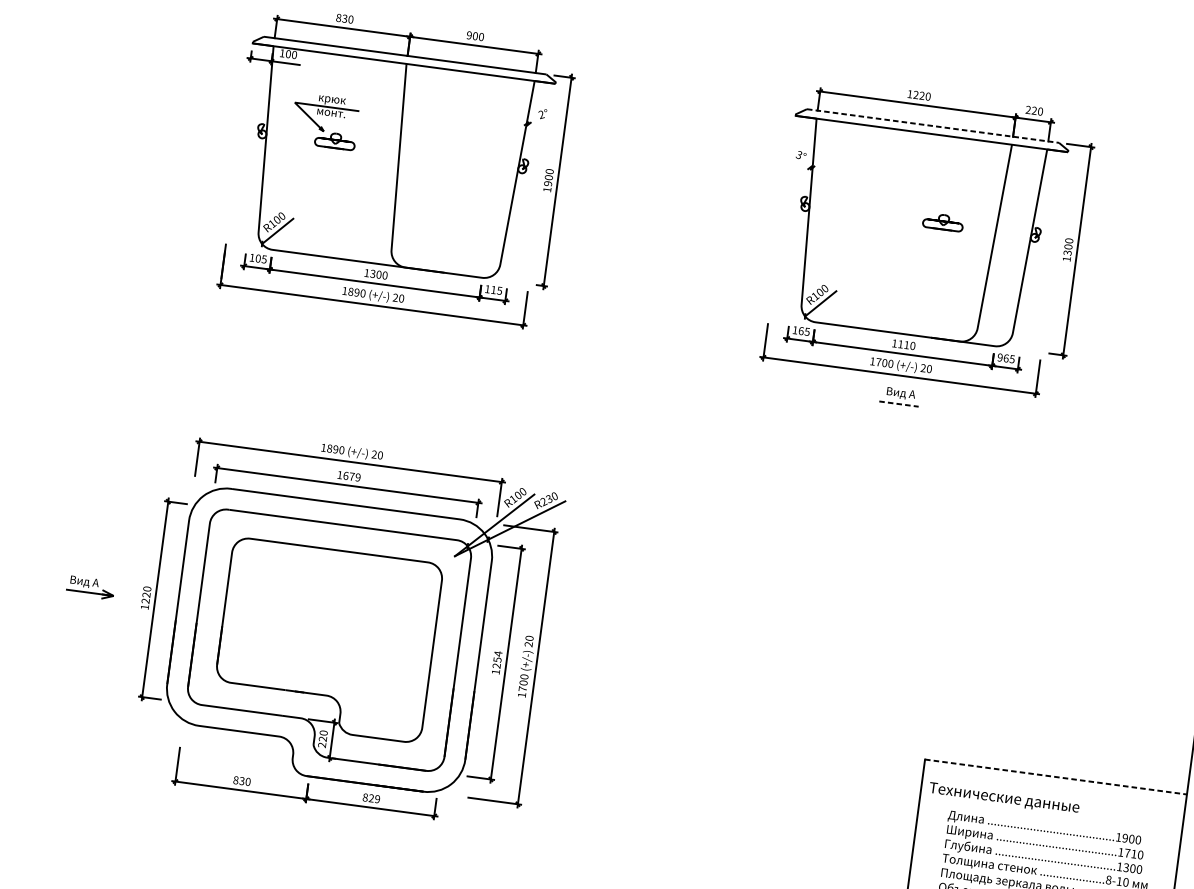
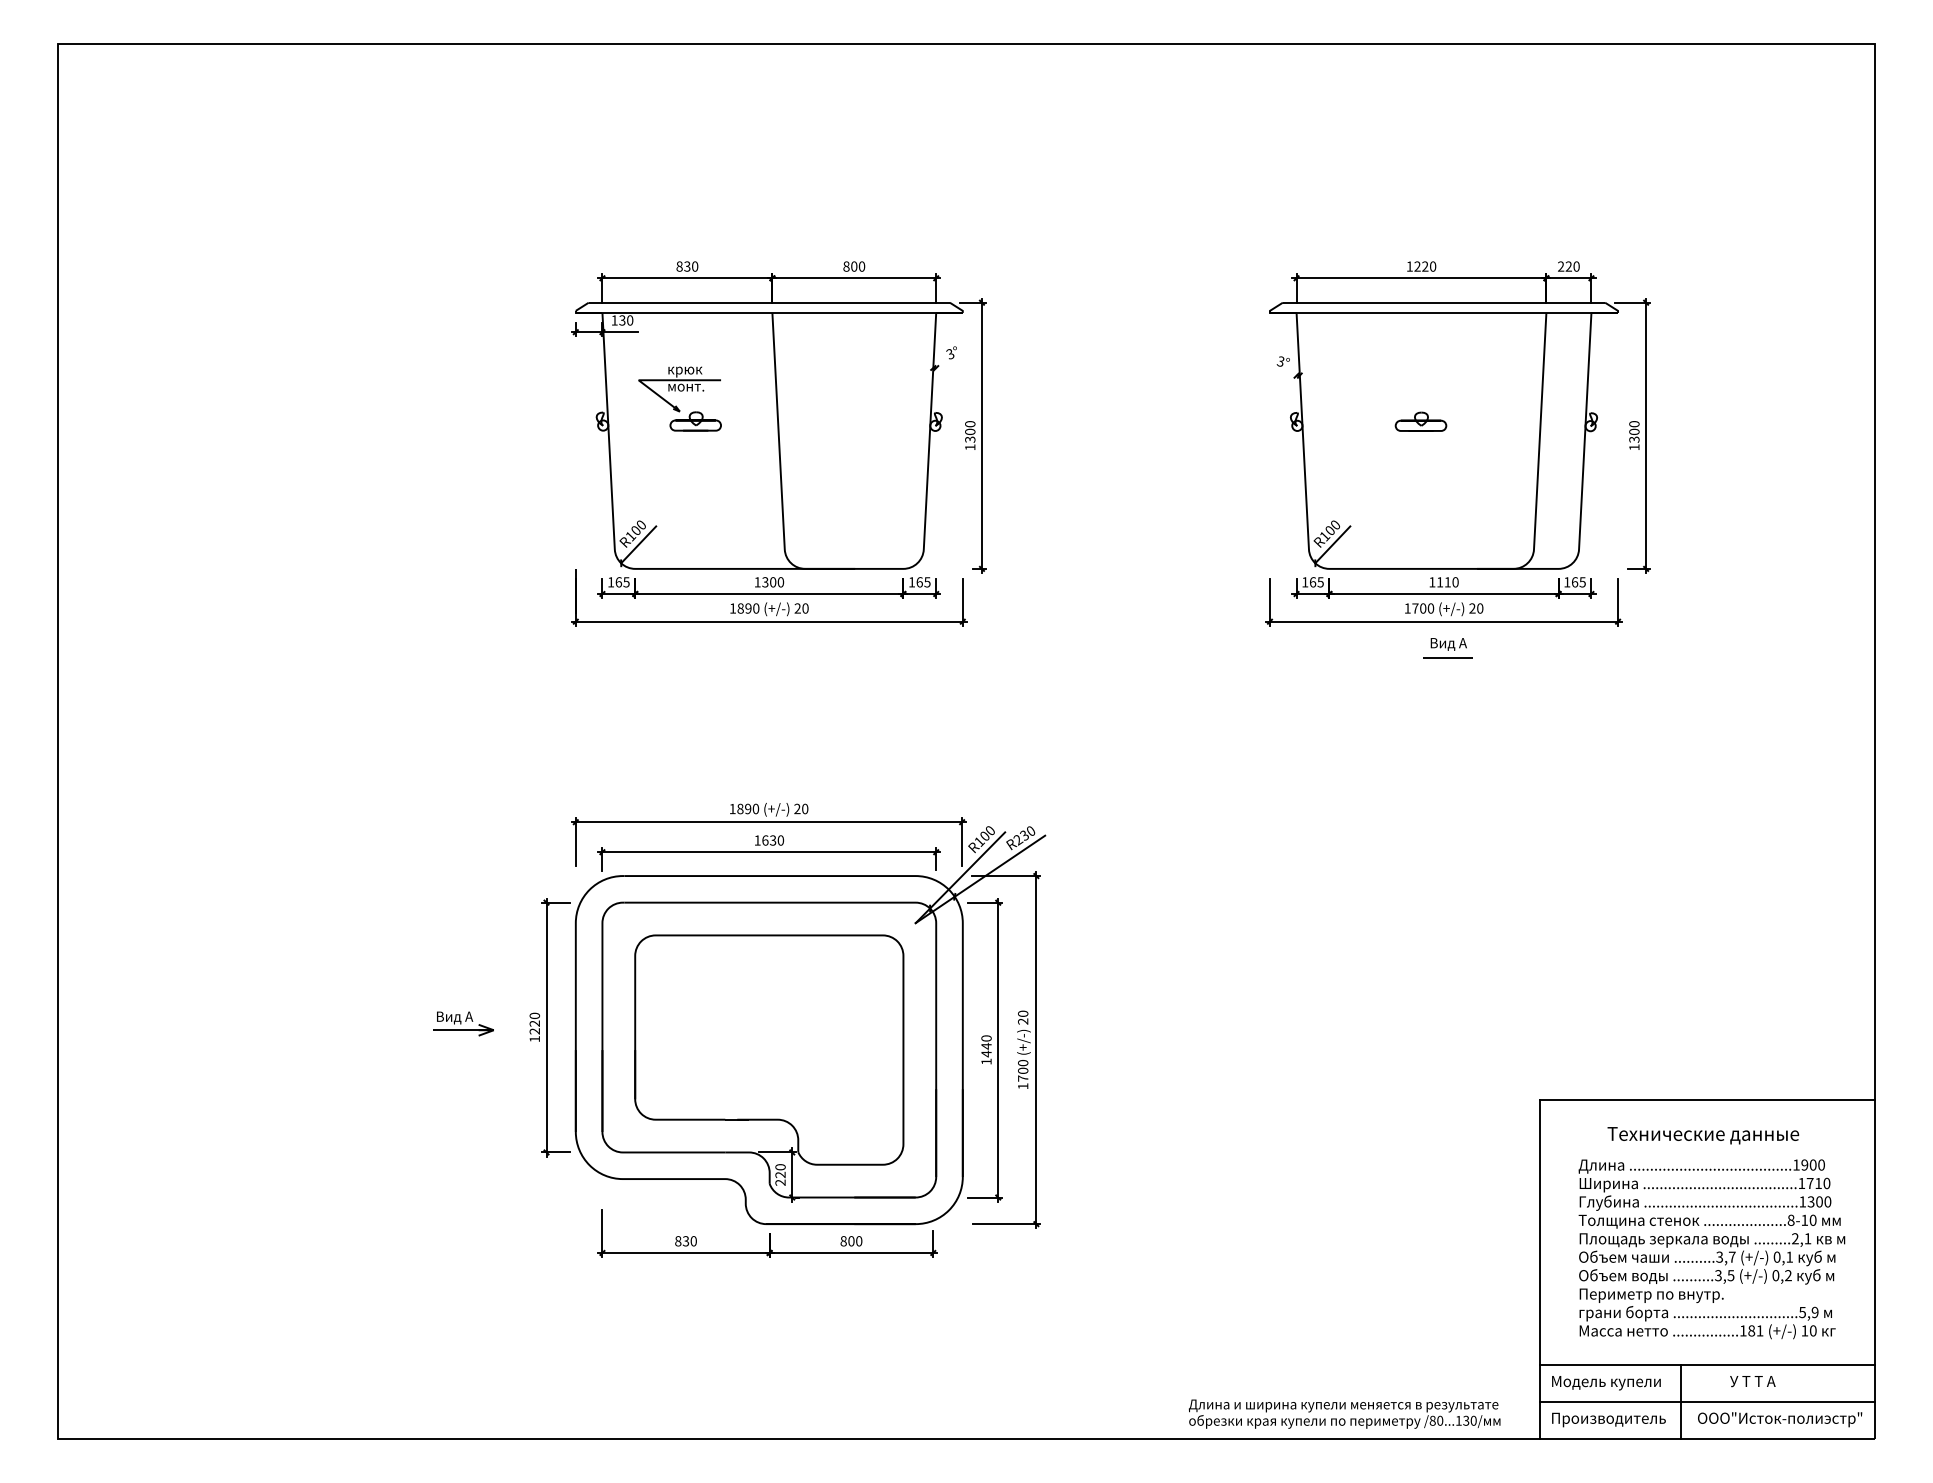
text: (469, 35) -> (846, 266), 900 -> 800
text: (288, 54) -> (622, 320), 100 -> 130
text: (541, 115) -> (950, 354), 2° -> 3°
line: (933, 125) -> (1444, 302), dashed -> solid
text: (548, 183) -> (970, 439), 1900 -> 1300
part: (942, 221) -> (1420, 421), moved
text: (258, 258) -> (618, 582), 105 -> 165
text: (493, 290) -> (919, 582), 115 -> 165
text: (1000, 357) -> (1567, 582), 965 -> 165
line: (899, 404) -> (1448, 657), dashed -> solid
text: (354, 477) -> (776, 840), 1679 -> 1630
text: (497, 660) -> (986, 1046), 1254 -> 1440
line: (1056, 776) -> (1708, 1099), dashed -> solid
text: (374, 798) -> (855, 1241), 829 -> 800
text: (1004, 798) -> (1703, 1135), moved

